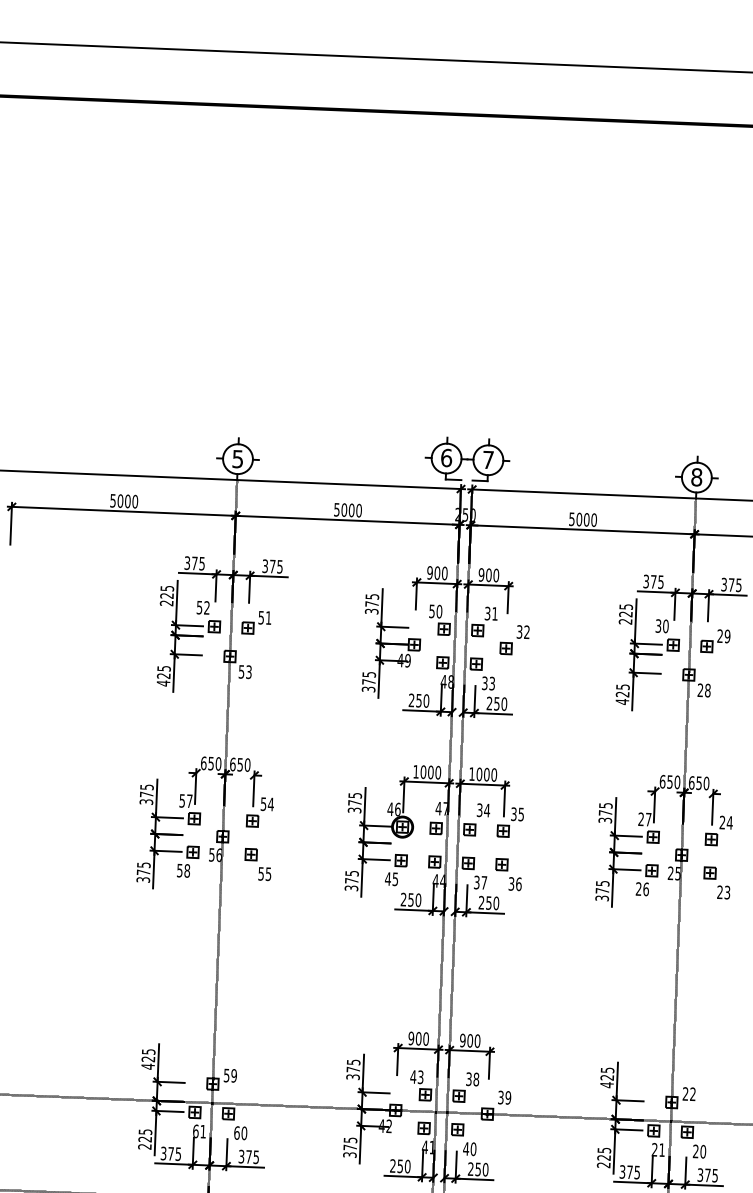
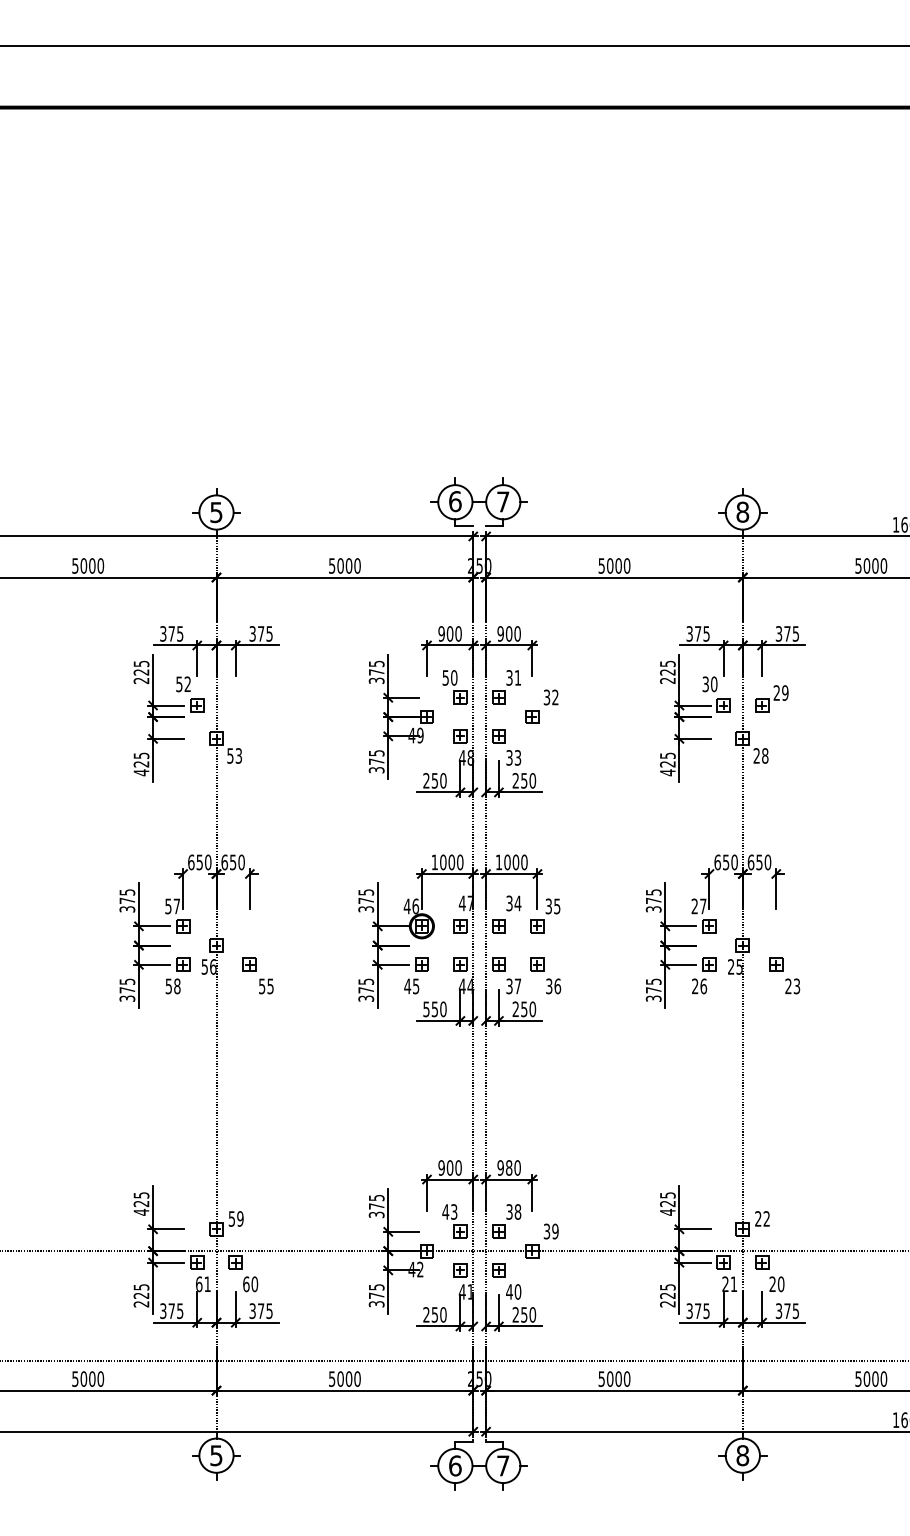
part: (255, 622) -> (244, 698), removed
part: (259, 811) -> (257, 915), removed
part: (719, 830) -> (784, 915), removed
text: (403, 899) -> (426, 1009), 250 -> 550
text: (469, 1040) -> (508, 1167), 900 -> 980

